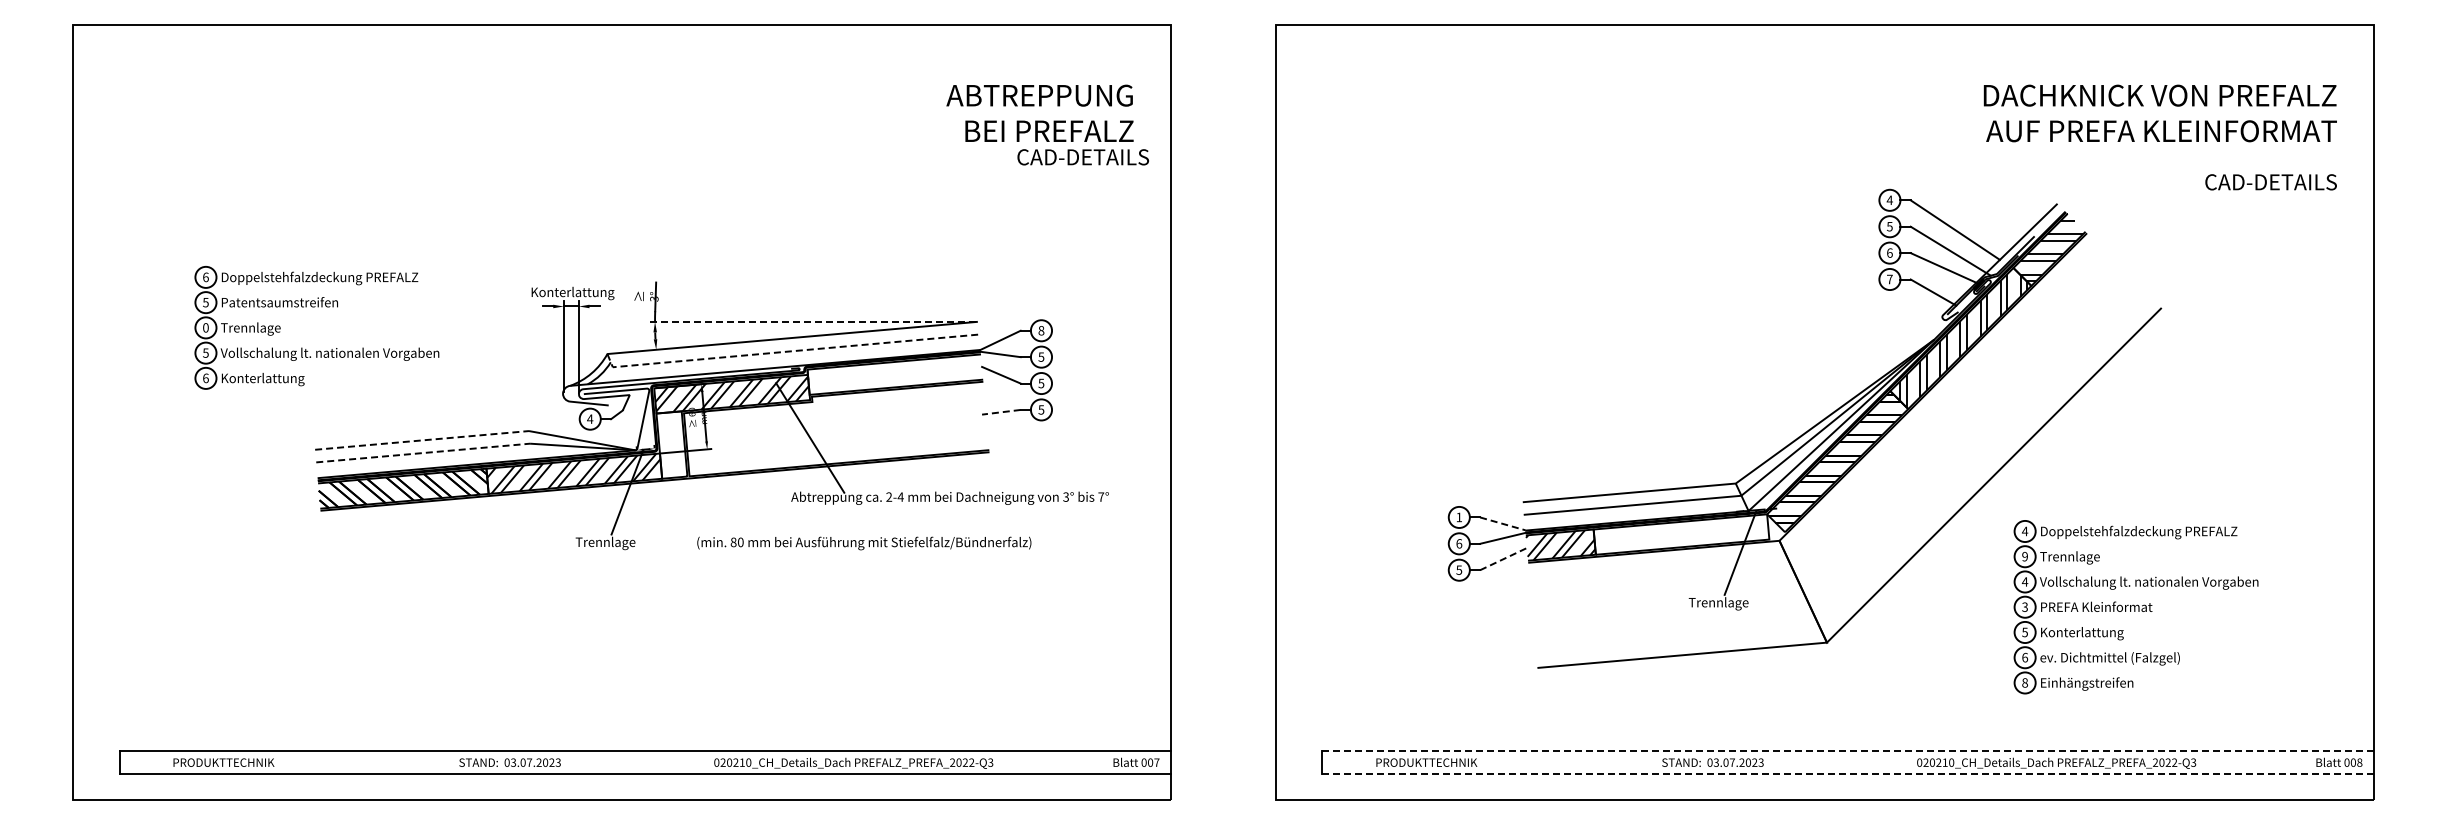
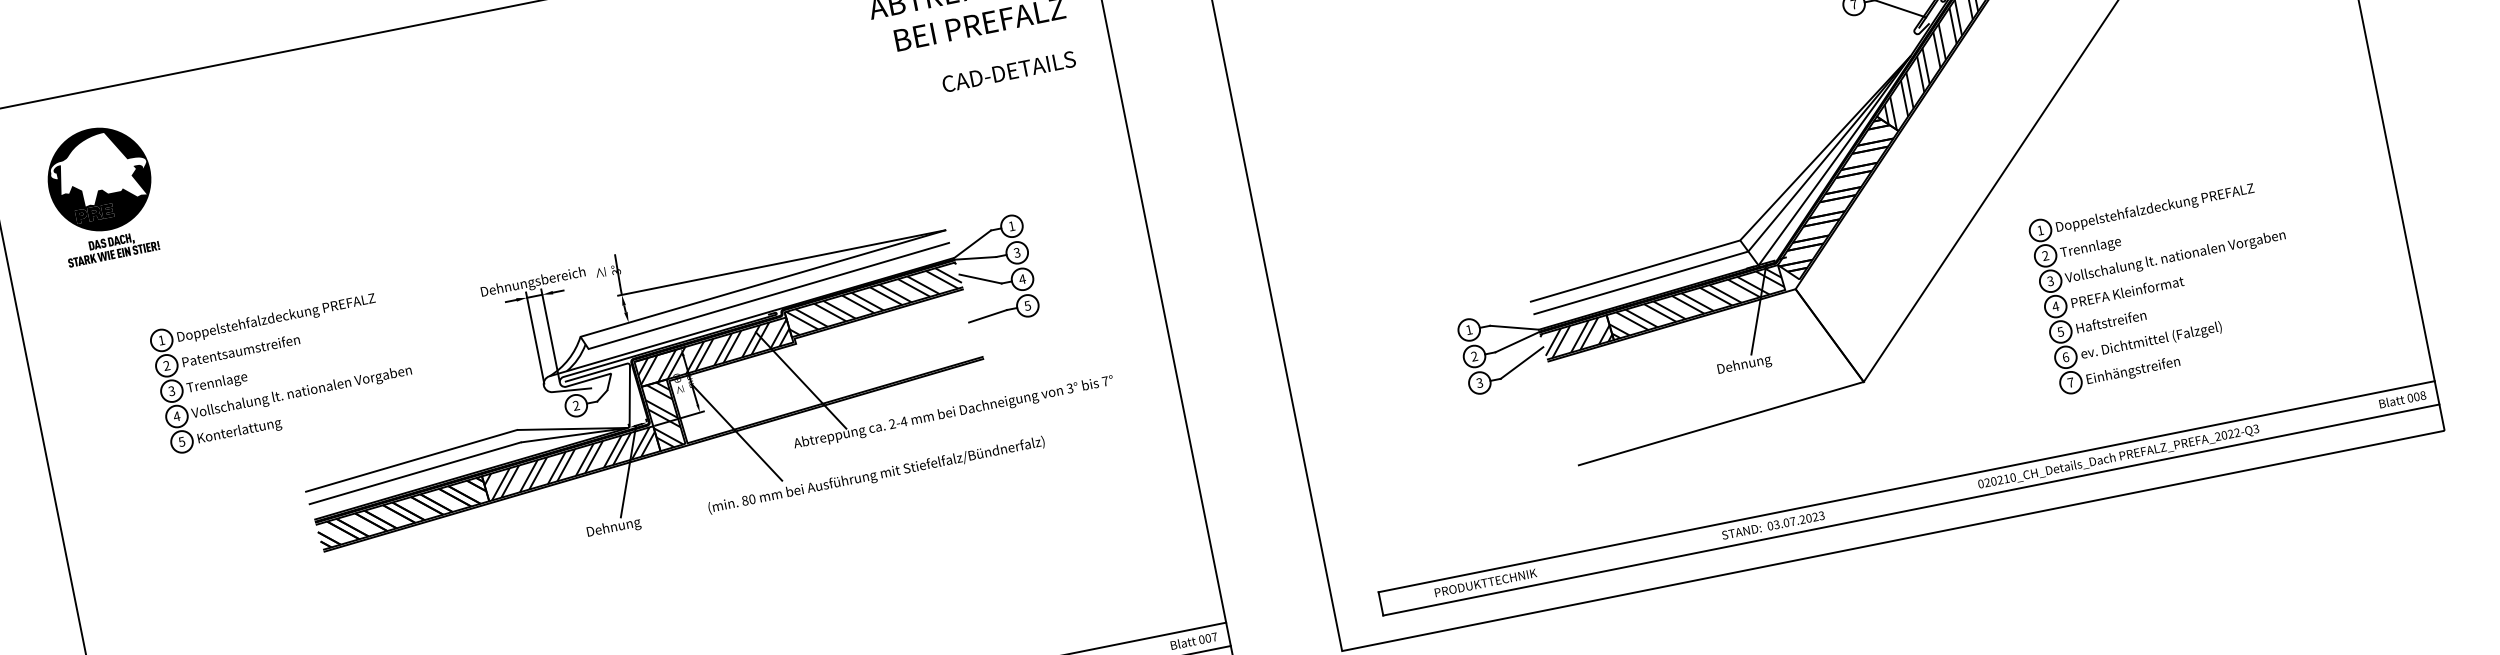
part: (176, 125) -> (101, 193), added
text: (1082, 157) -> (1008, 72), moved
text: (205, 277) -> (161, 340), 6 -> 1
text: (572, 293) -> (533, 283), Konterlattung -> Dehnungsbereich
text: (205, 302) -> (166, 365), 5 -> 2
line: (814, 321) -> (782, 262), dashed -> solid
text: (205, 327) -> (171, 390), 0 -> 3
text: (1041, 330) -> (1011, 226), 8 -> 1
line: (787, 351) -> (760, 298), dashed -> solid
text: (205, 352) -> (176, 415), 5 -> 4
text: (1041, 356) -> (1017, 252), 5 -> 3
hatch: (895, 374) -> (874, 299), added
text: (205, 378) -> (181, 442), 6 -> 5
text: (1041, 383) -> (1022, 279), 5 -> 4
line: (1000, 412) -> (987, 316), dashed -> solid
text: (590, 418) -> (576, 405), 4 -> 2
line: (422, 440) -> (412, 460), dashed -> solid
hatch: (671, 444) -> (663, 414), added
line: (423, 453) -> (415, 473), dashed -> solid
line: (738, 475) -> (736, 432), added
line: (1502, 523) -> (1513, 327), dashed -> solid
text: (2025, 531) -> (2040, 230), 4 -> 1
hatch: (1681, 534) -> (1695, 302), added
text: (605, 543) -> (616, 527), Trennlage -> Dehnung
text: (1459, 543) -> (1474, 356), 6 -> 2
text: (2024, 556) -> (2044, 255), 9 -> 2
line: (1503, 559) -> (1522, 363), dashed -> solid
text: (1459, 569) -> (1479, 382), 5 -> 3
text: (2024, 581) -> (2049, 280), 4 -> 3
text: (1718, 603) -> (1746, 364), Trennlage -> Dehnung
text: (2025, 606) -> (2055, 305), 3 -> 4
text: (2082, 633) -> (2118, 321), Konterlattung -> Haftstreifen
text: (2025, 682) -> (2071, 382), 8 -> 7
line: (1848, 751) -> (1907, 487), dashed -> solid
line: (1848, 774) -> (1911, 510), dashed -> solid

